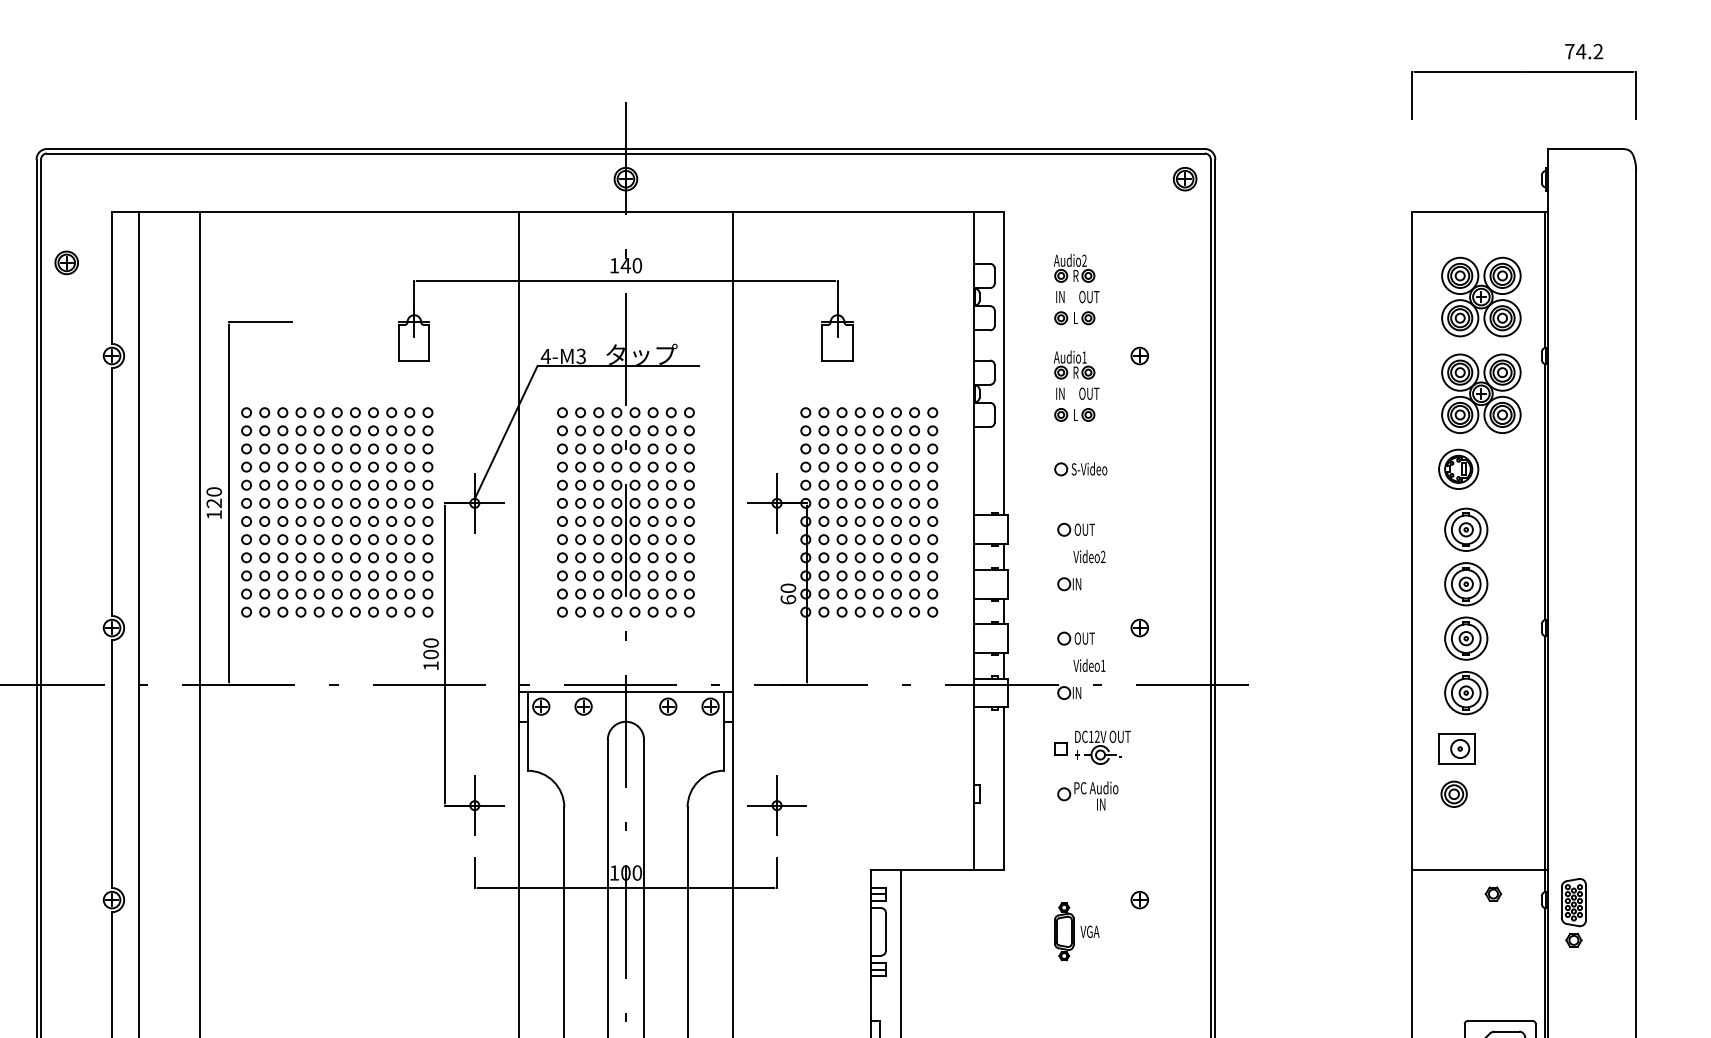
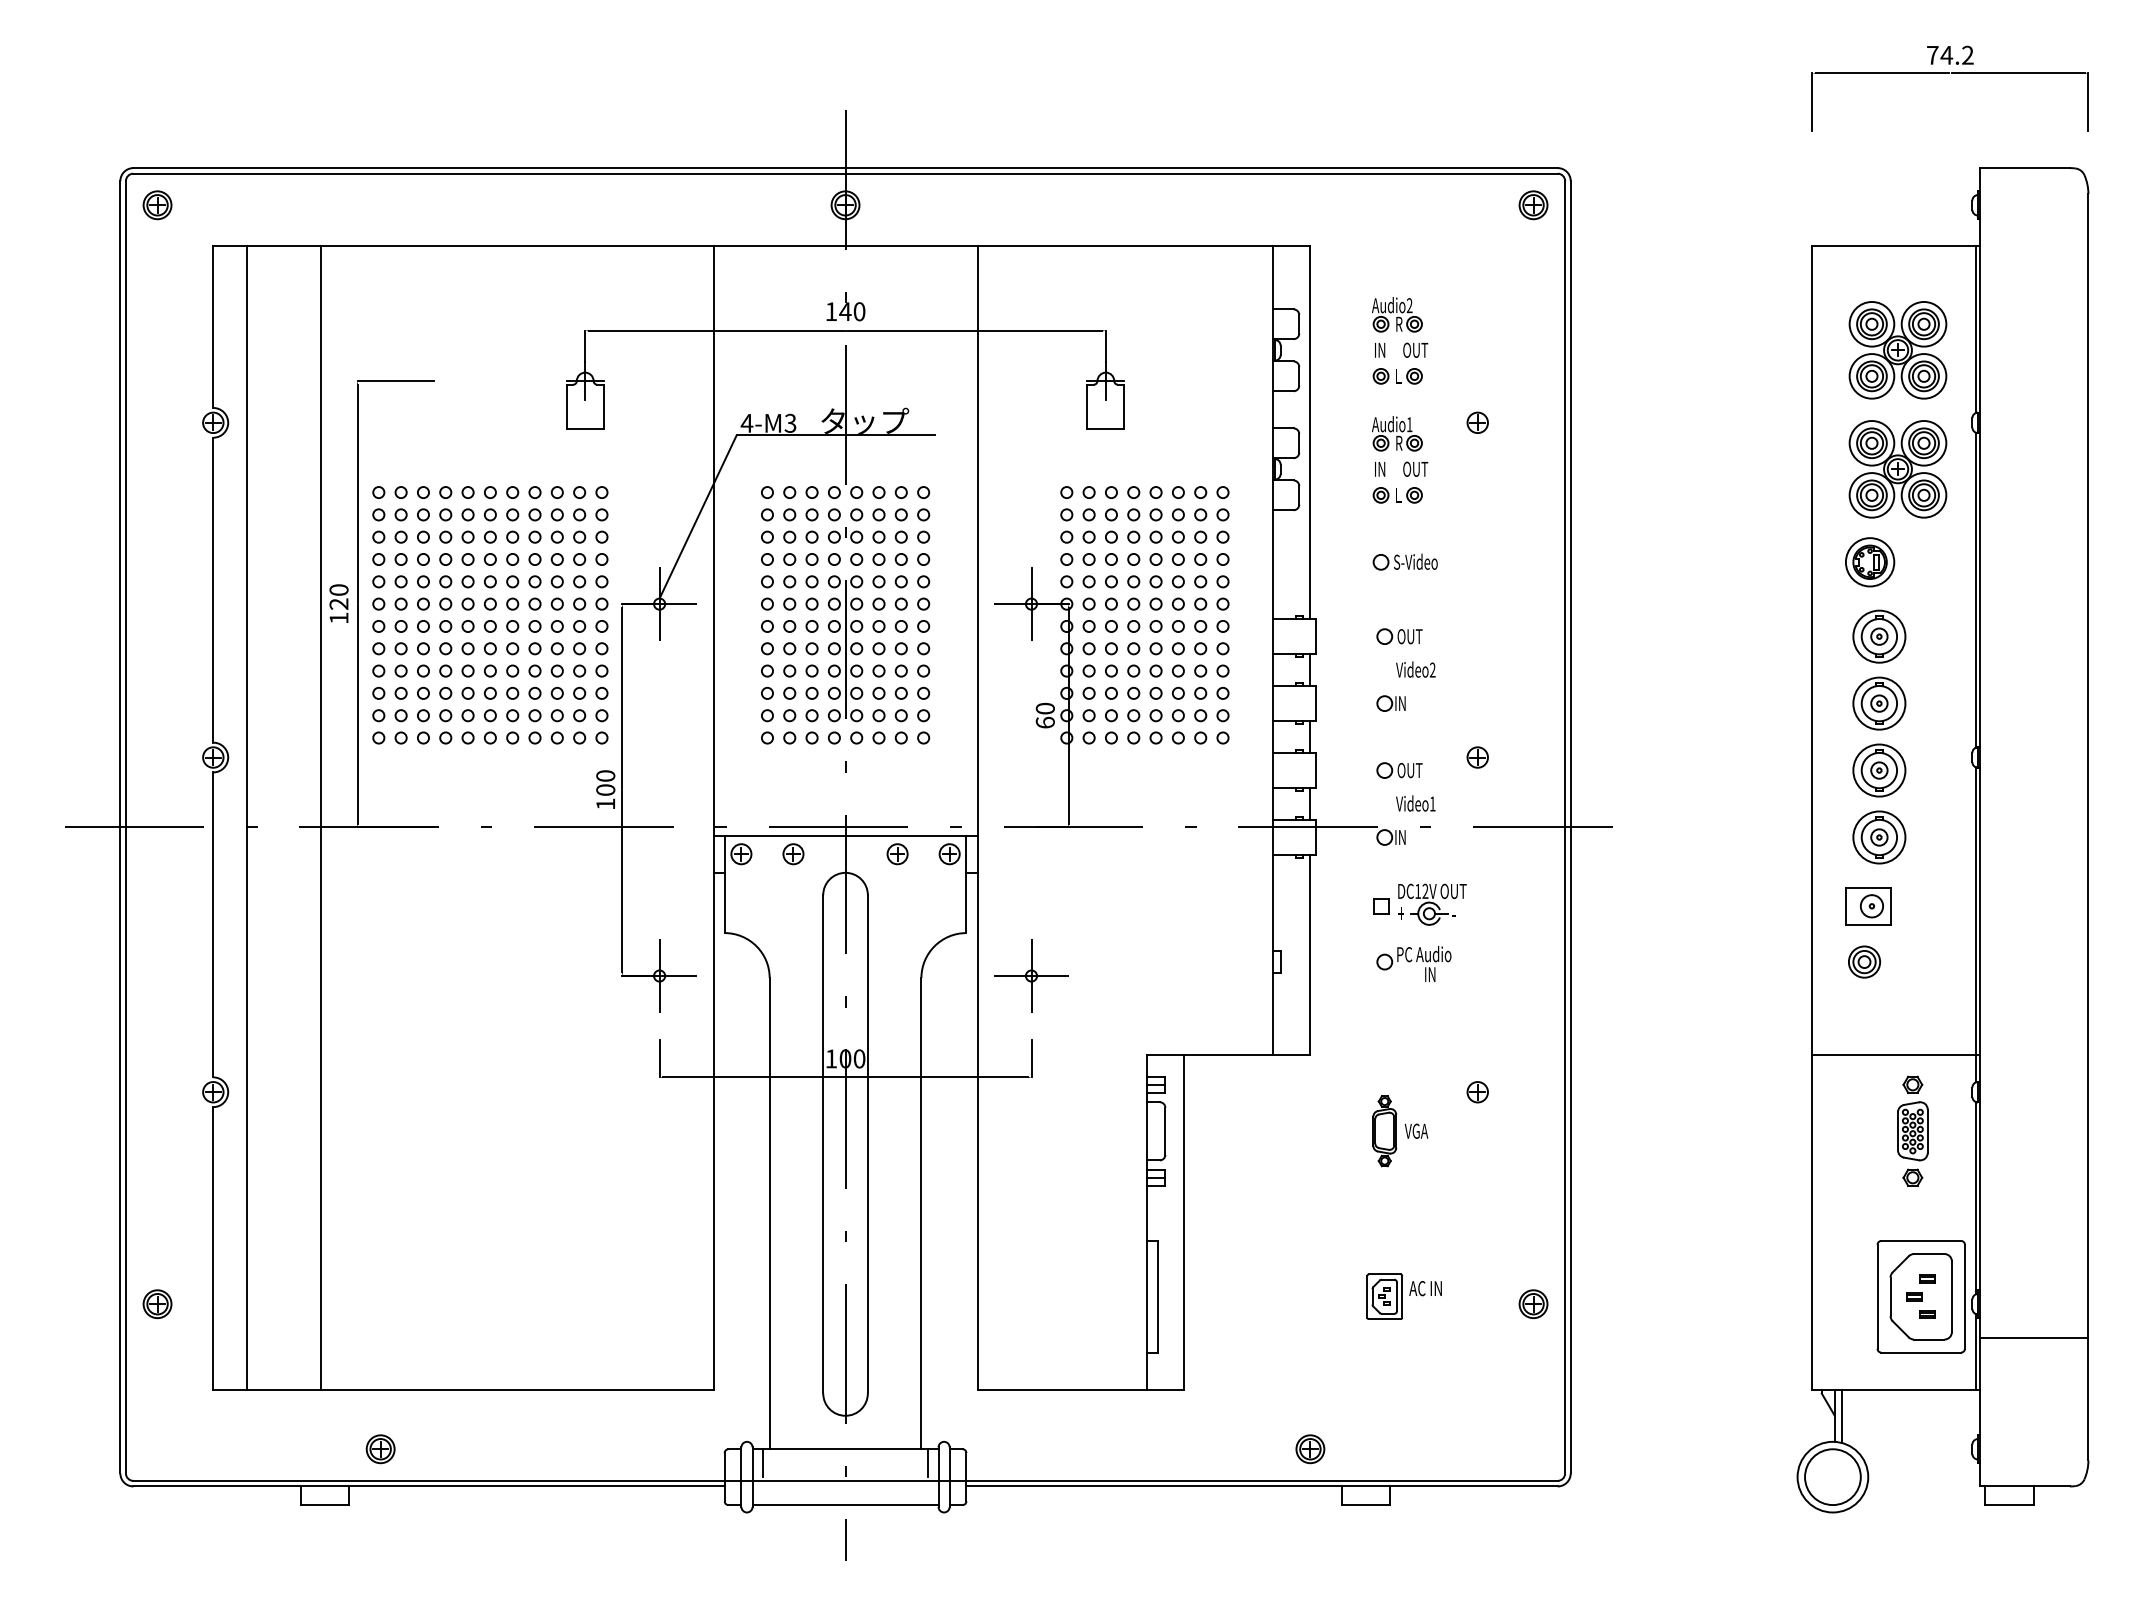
text: (1584, 50) -> (1950, 54), moved
part: (66, 263) -> (157, 205), moved
part: (1573, 912) -> (1912, 1143), moved

